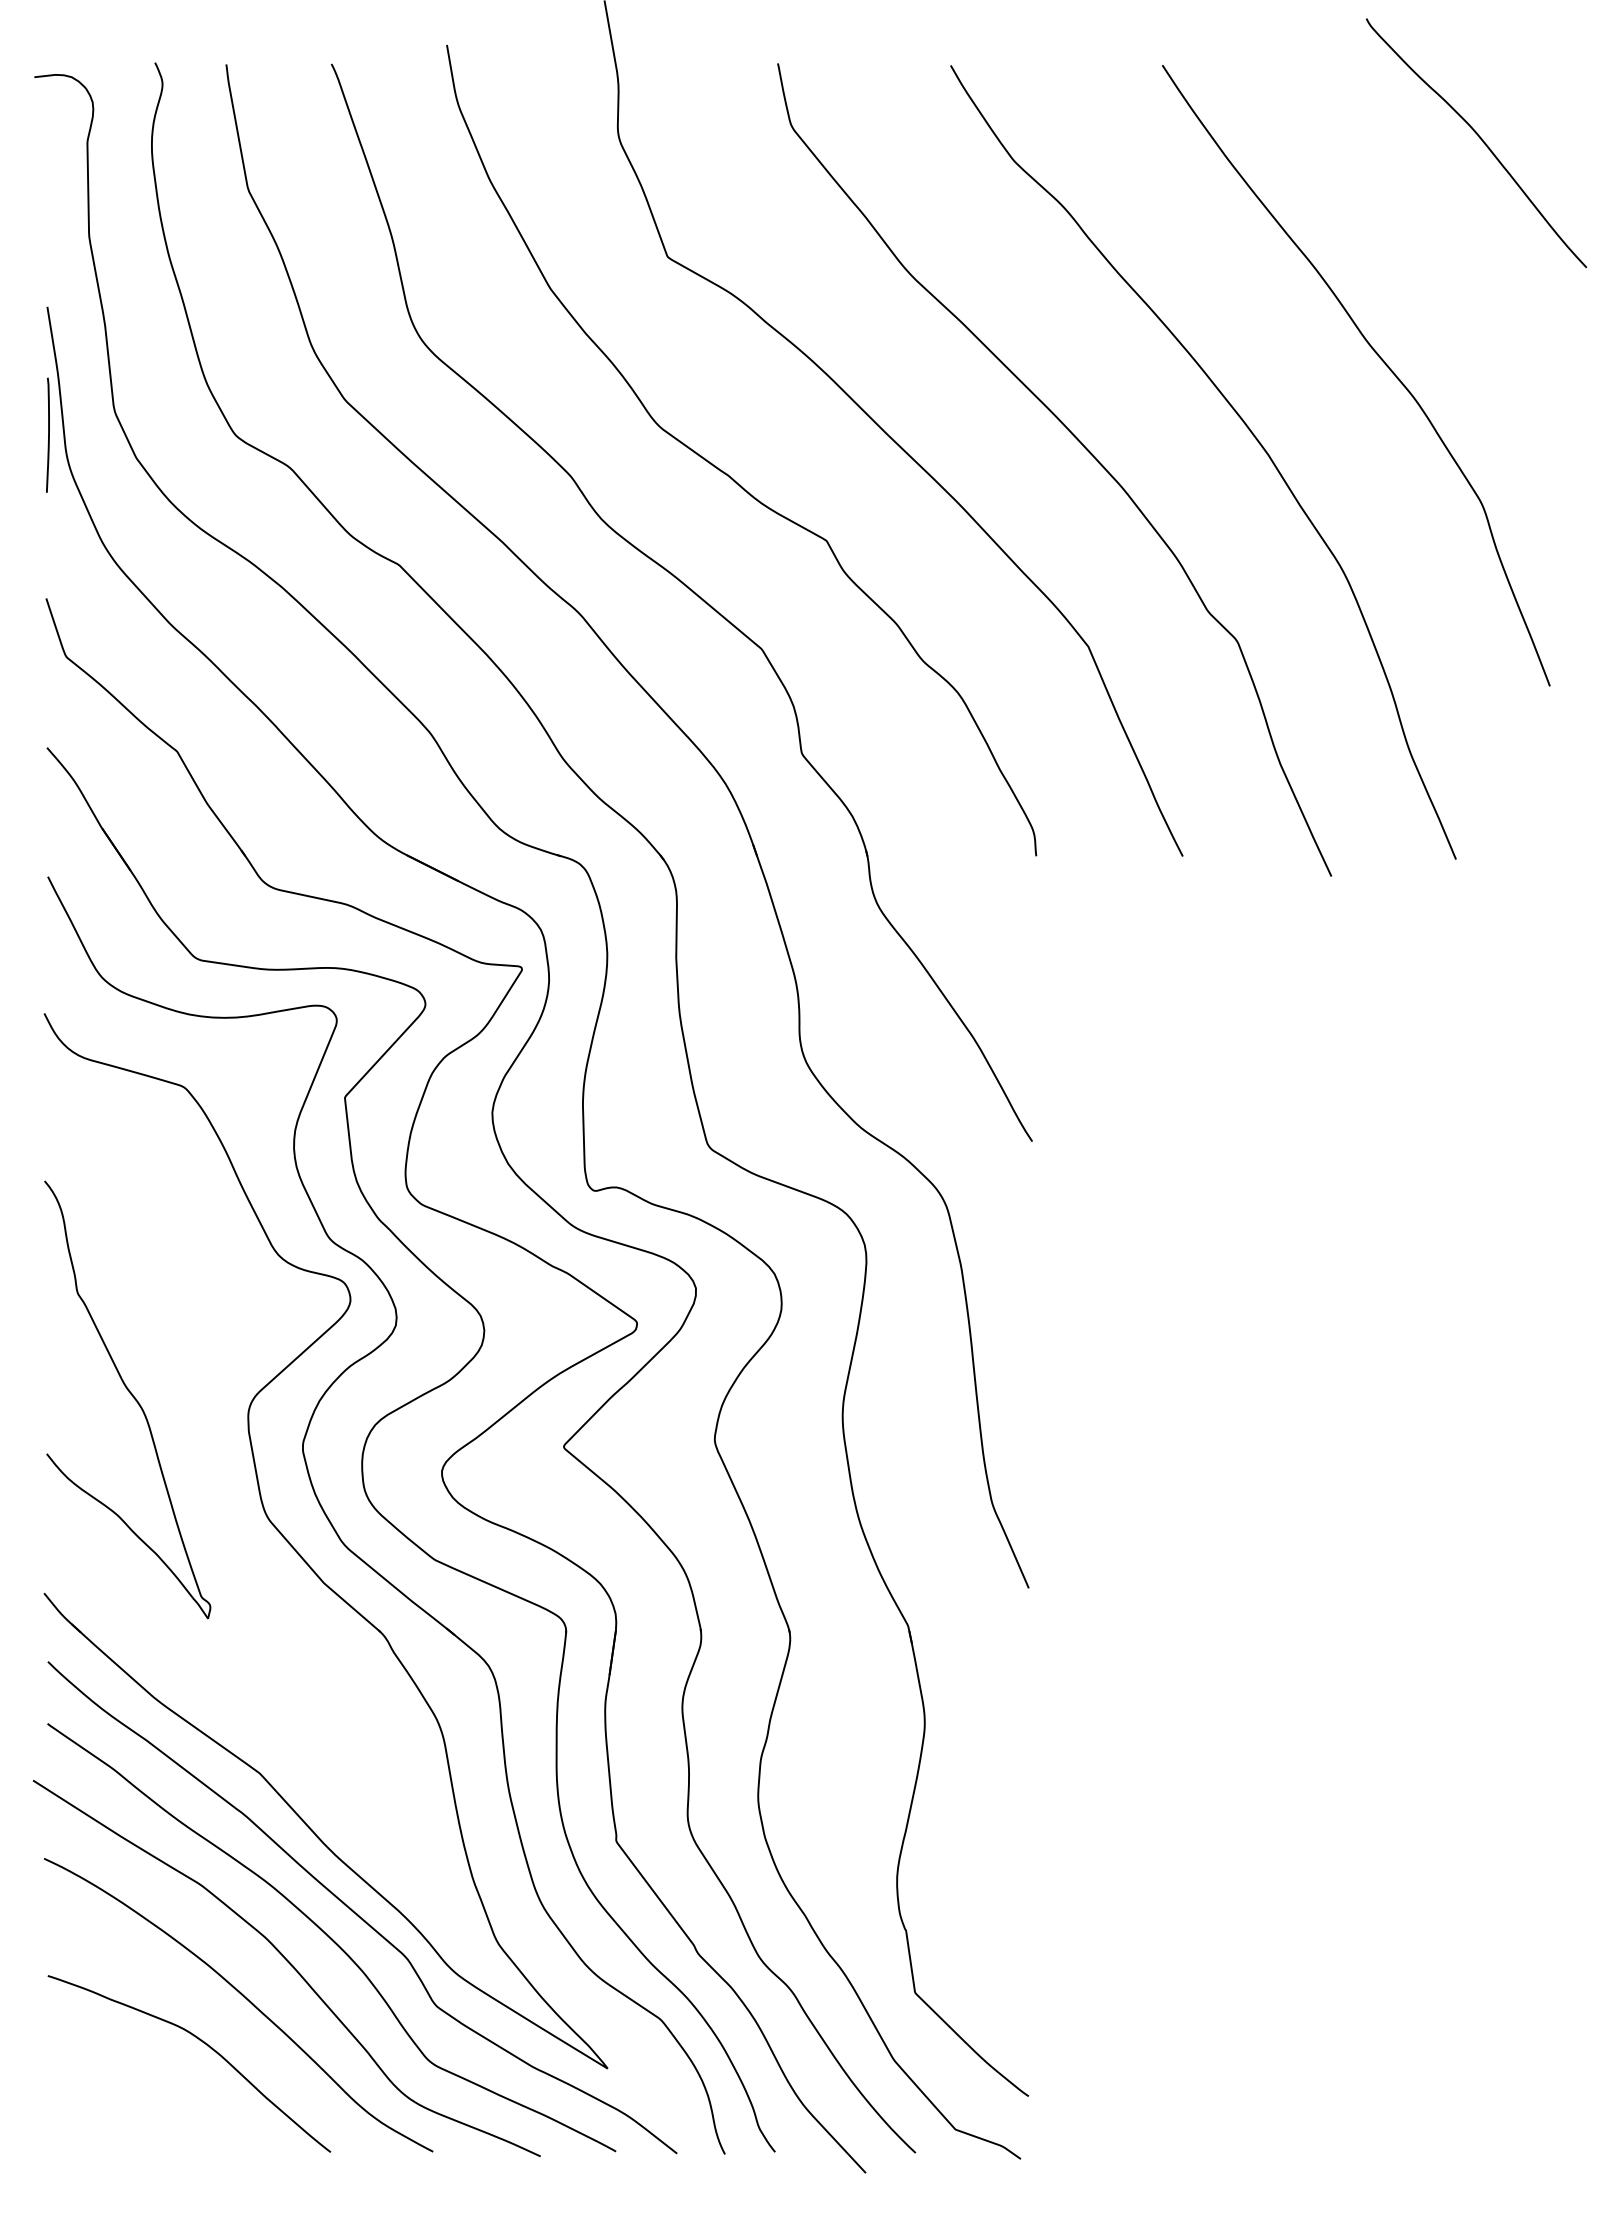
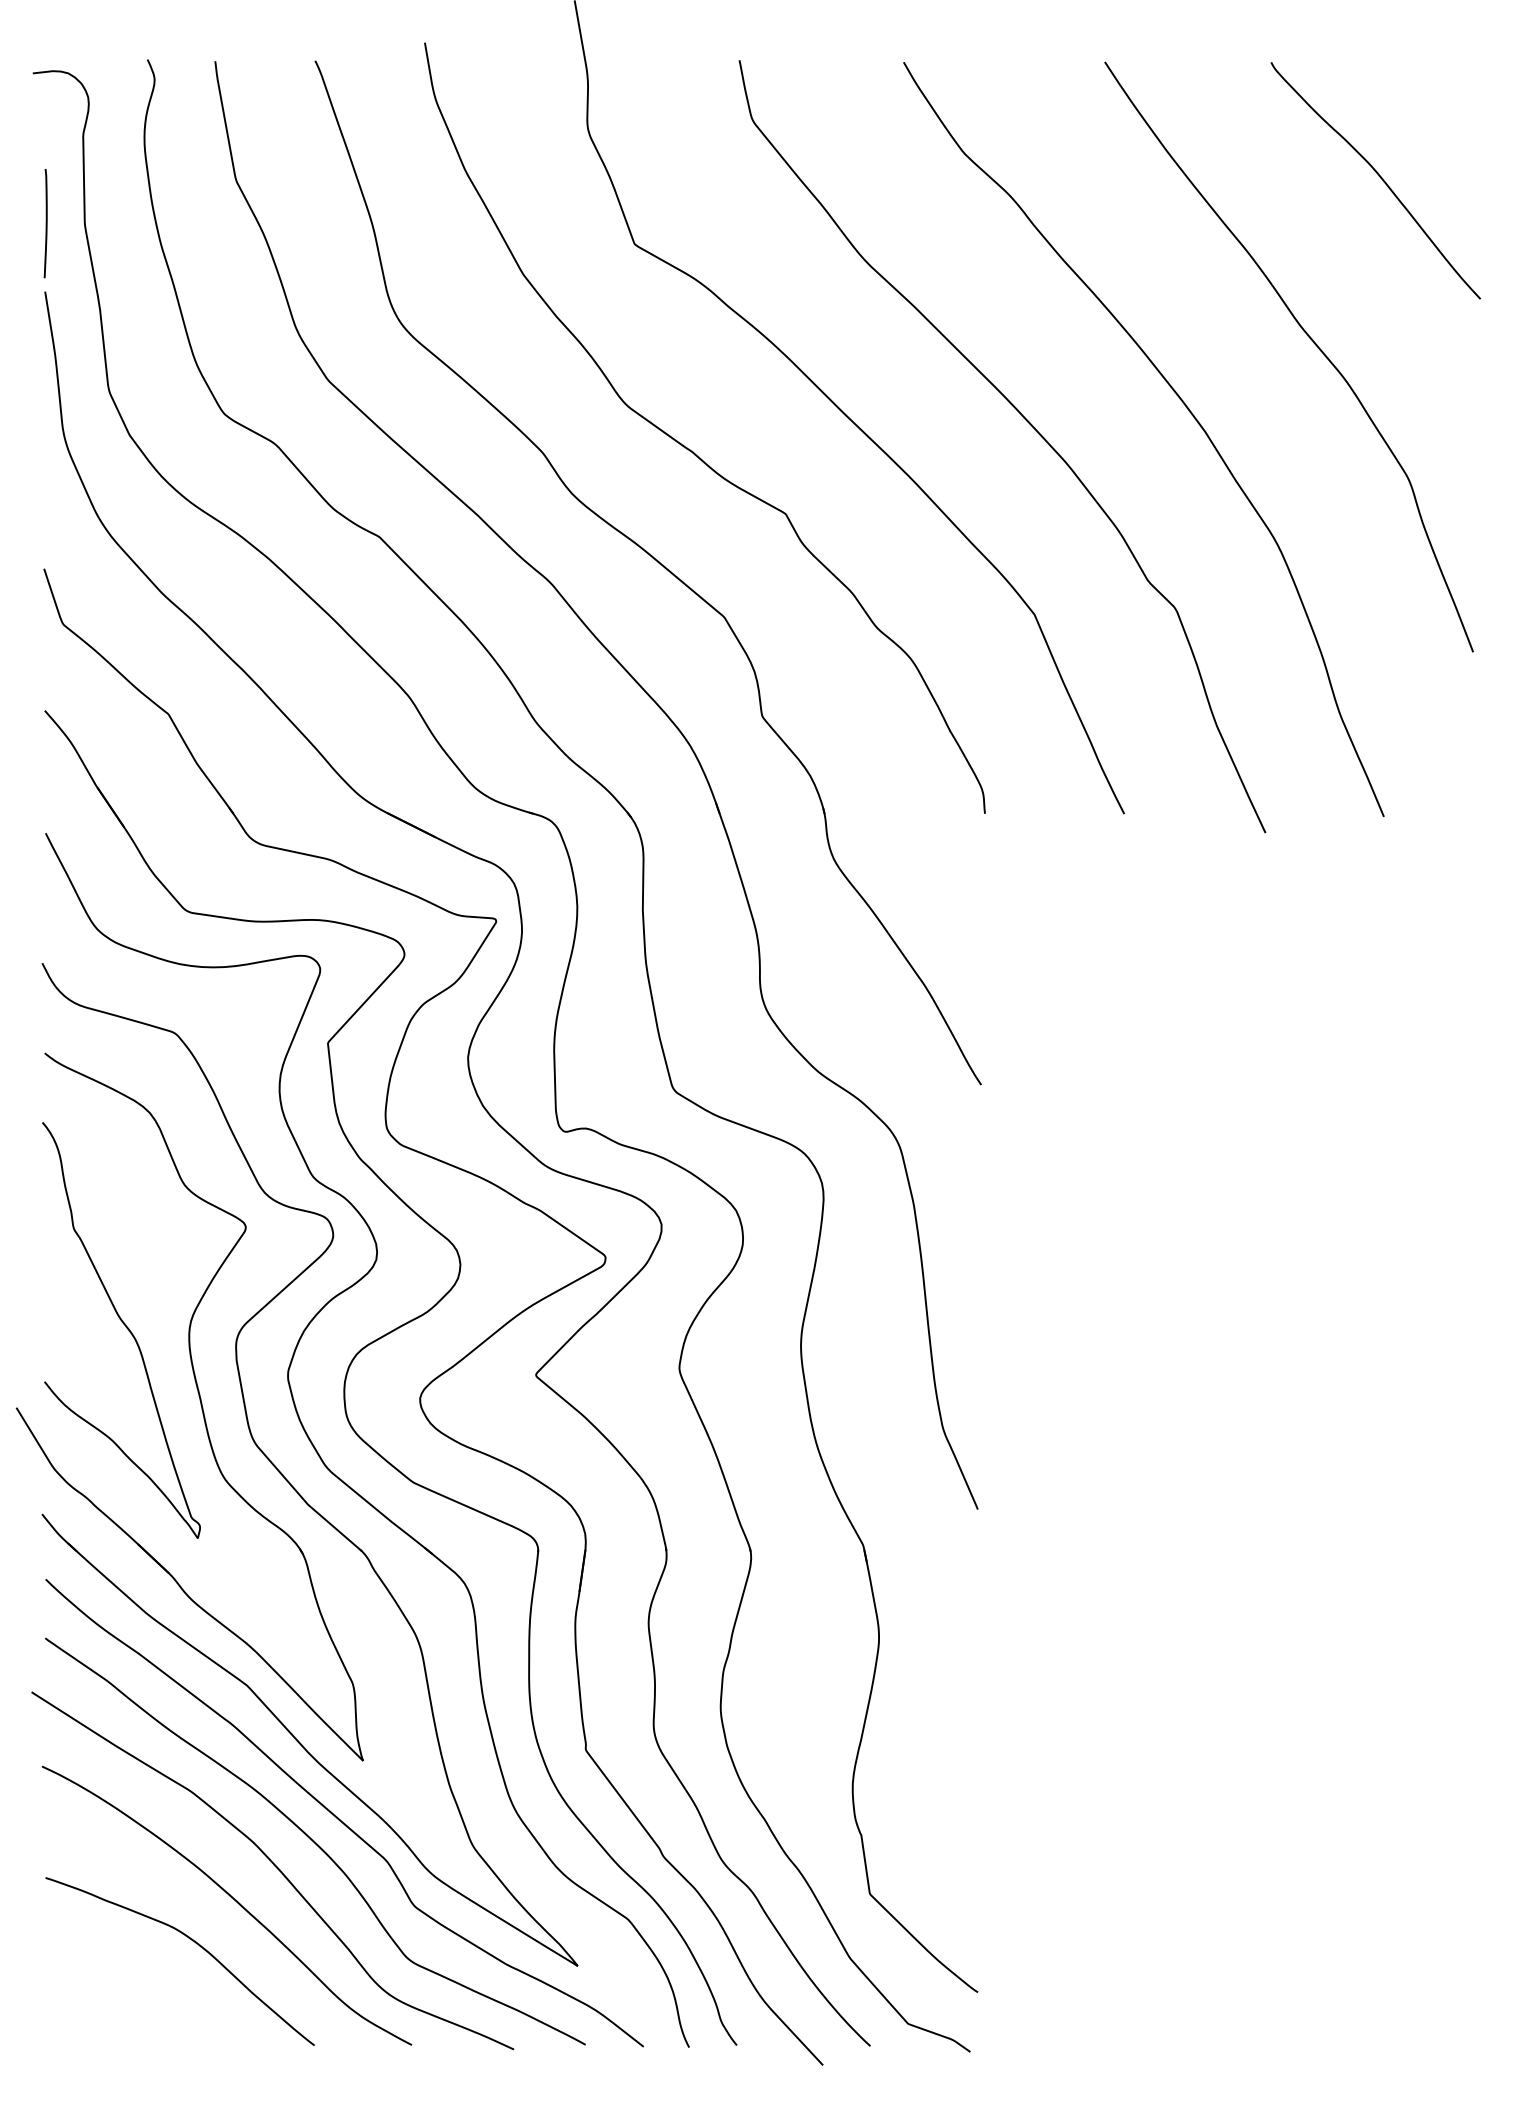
curve: (1479, 138) -> (1378, 176), moved
line: (48, 434) -> (46, 222), moved
part: (210, 1476) -> (200, 1403), added

